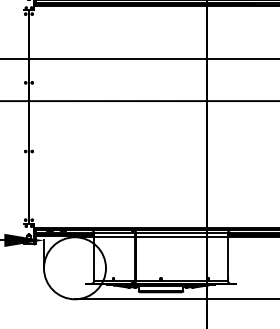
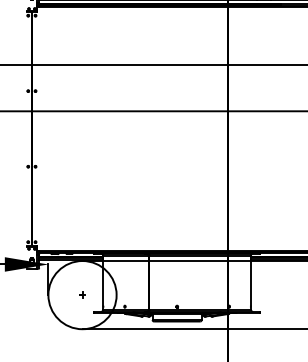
part: (74, 267) -> (82, 294), added

